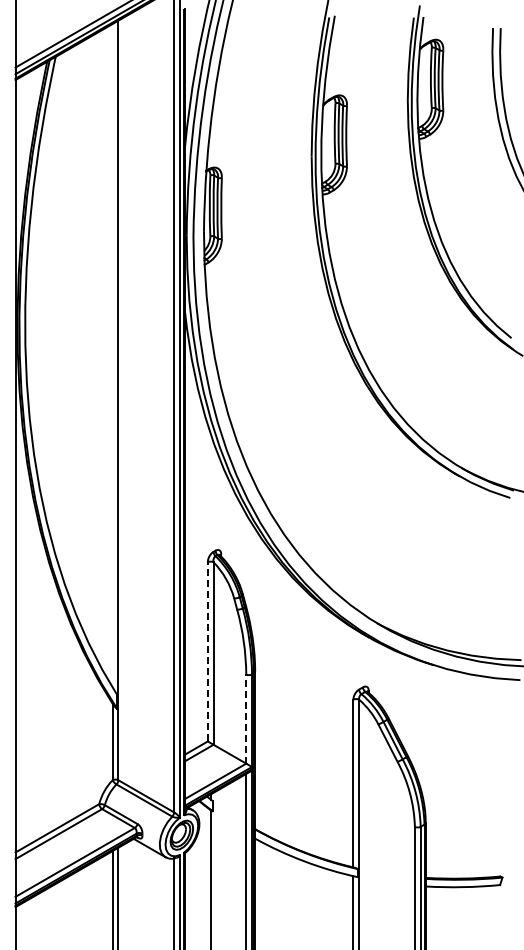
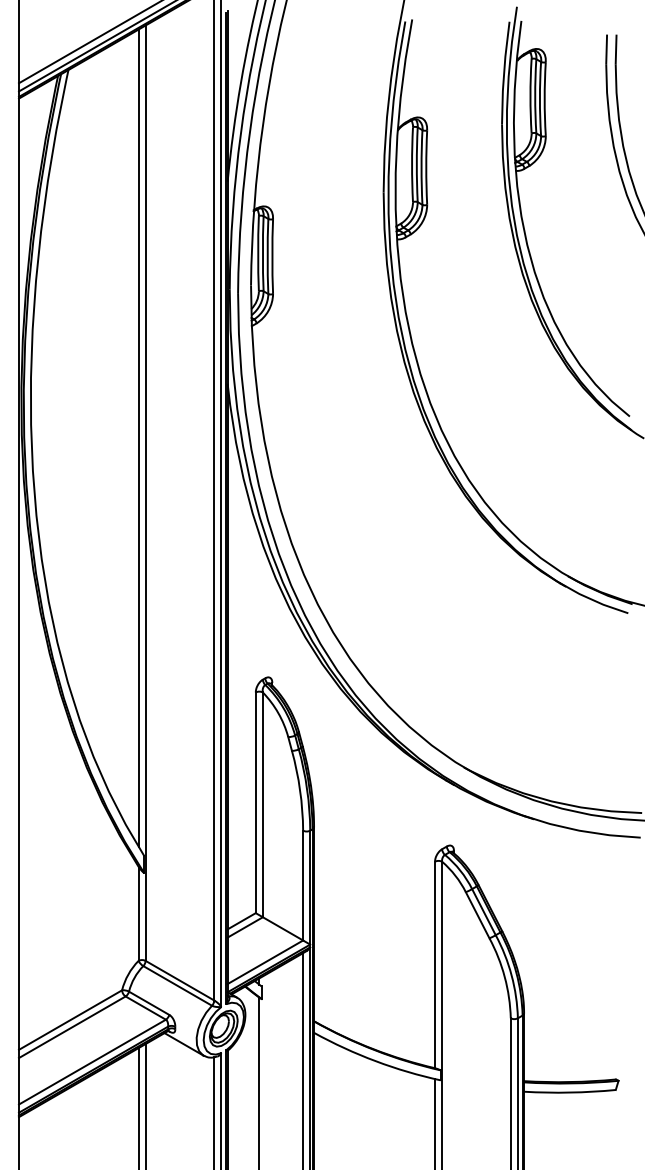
line: (112, 355) -> (138, 437), added
line: (207, 651) -> (255, 802), dashed -> solid
line: (246, 719) -> (303, 886), dashed -> solid

